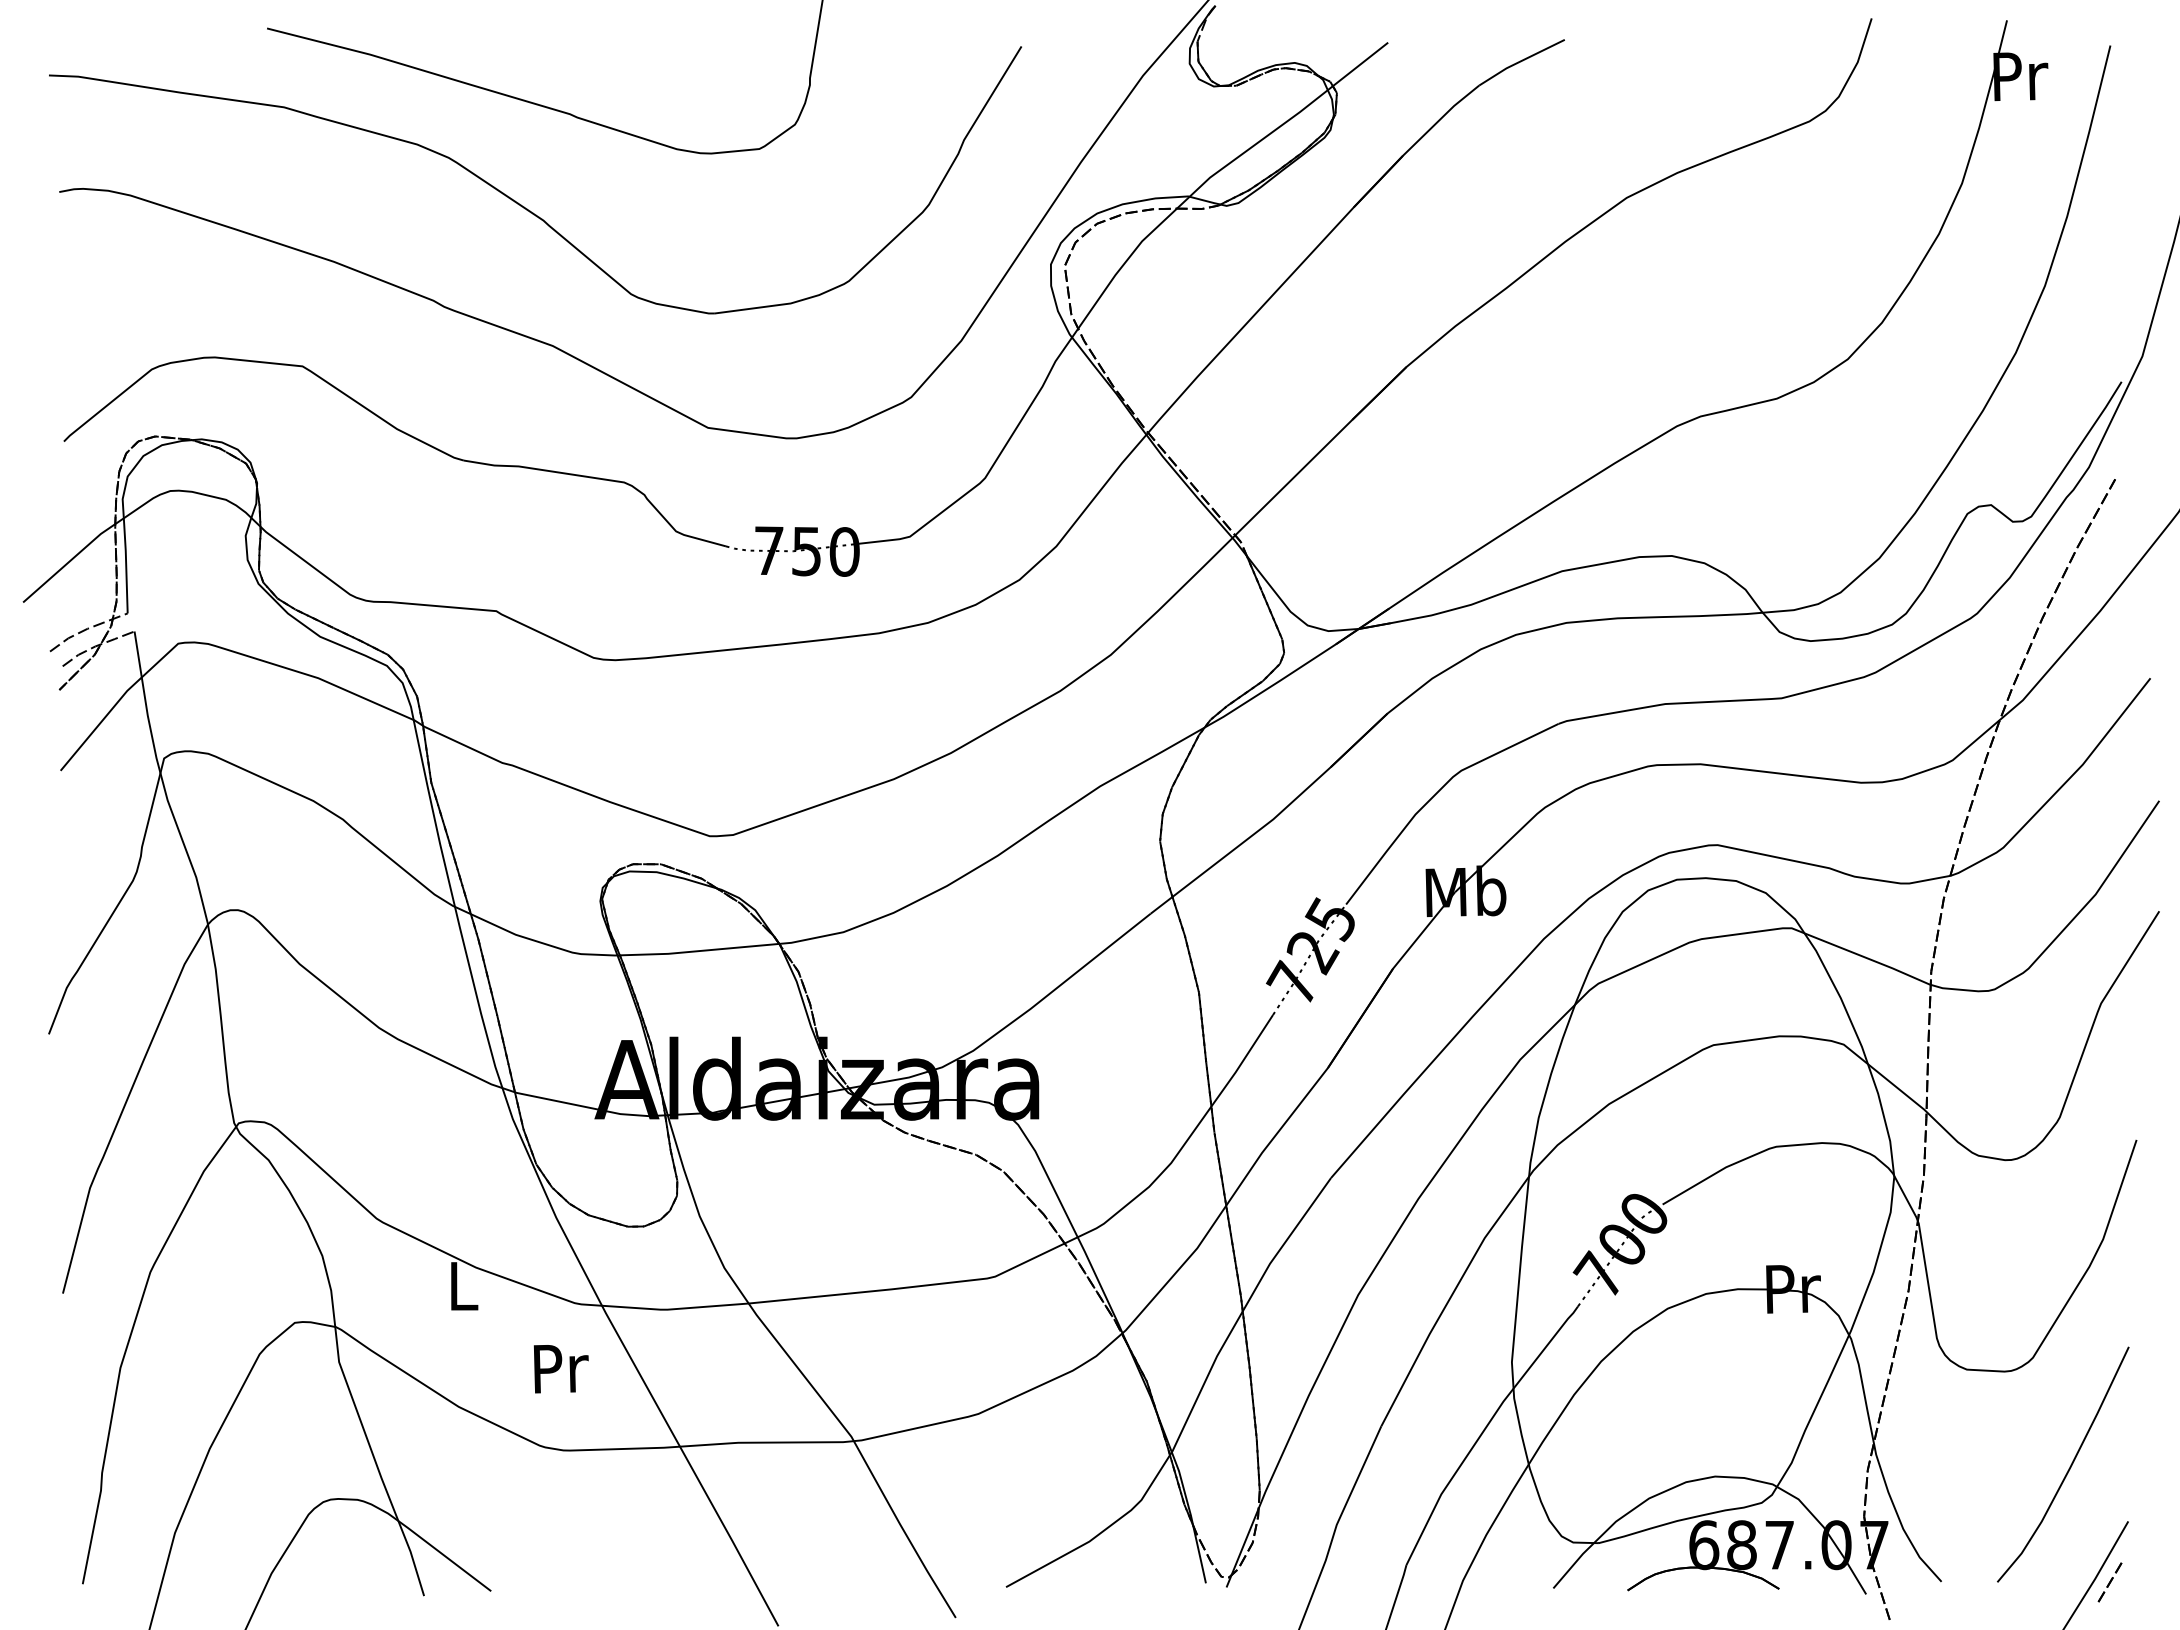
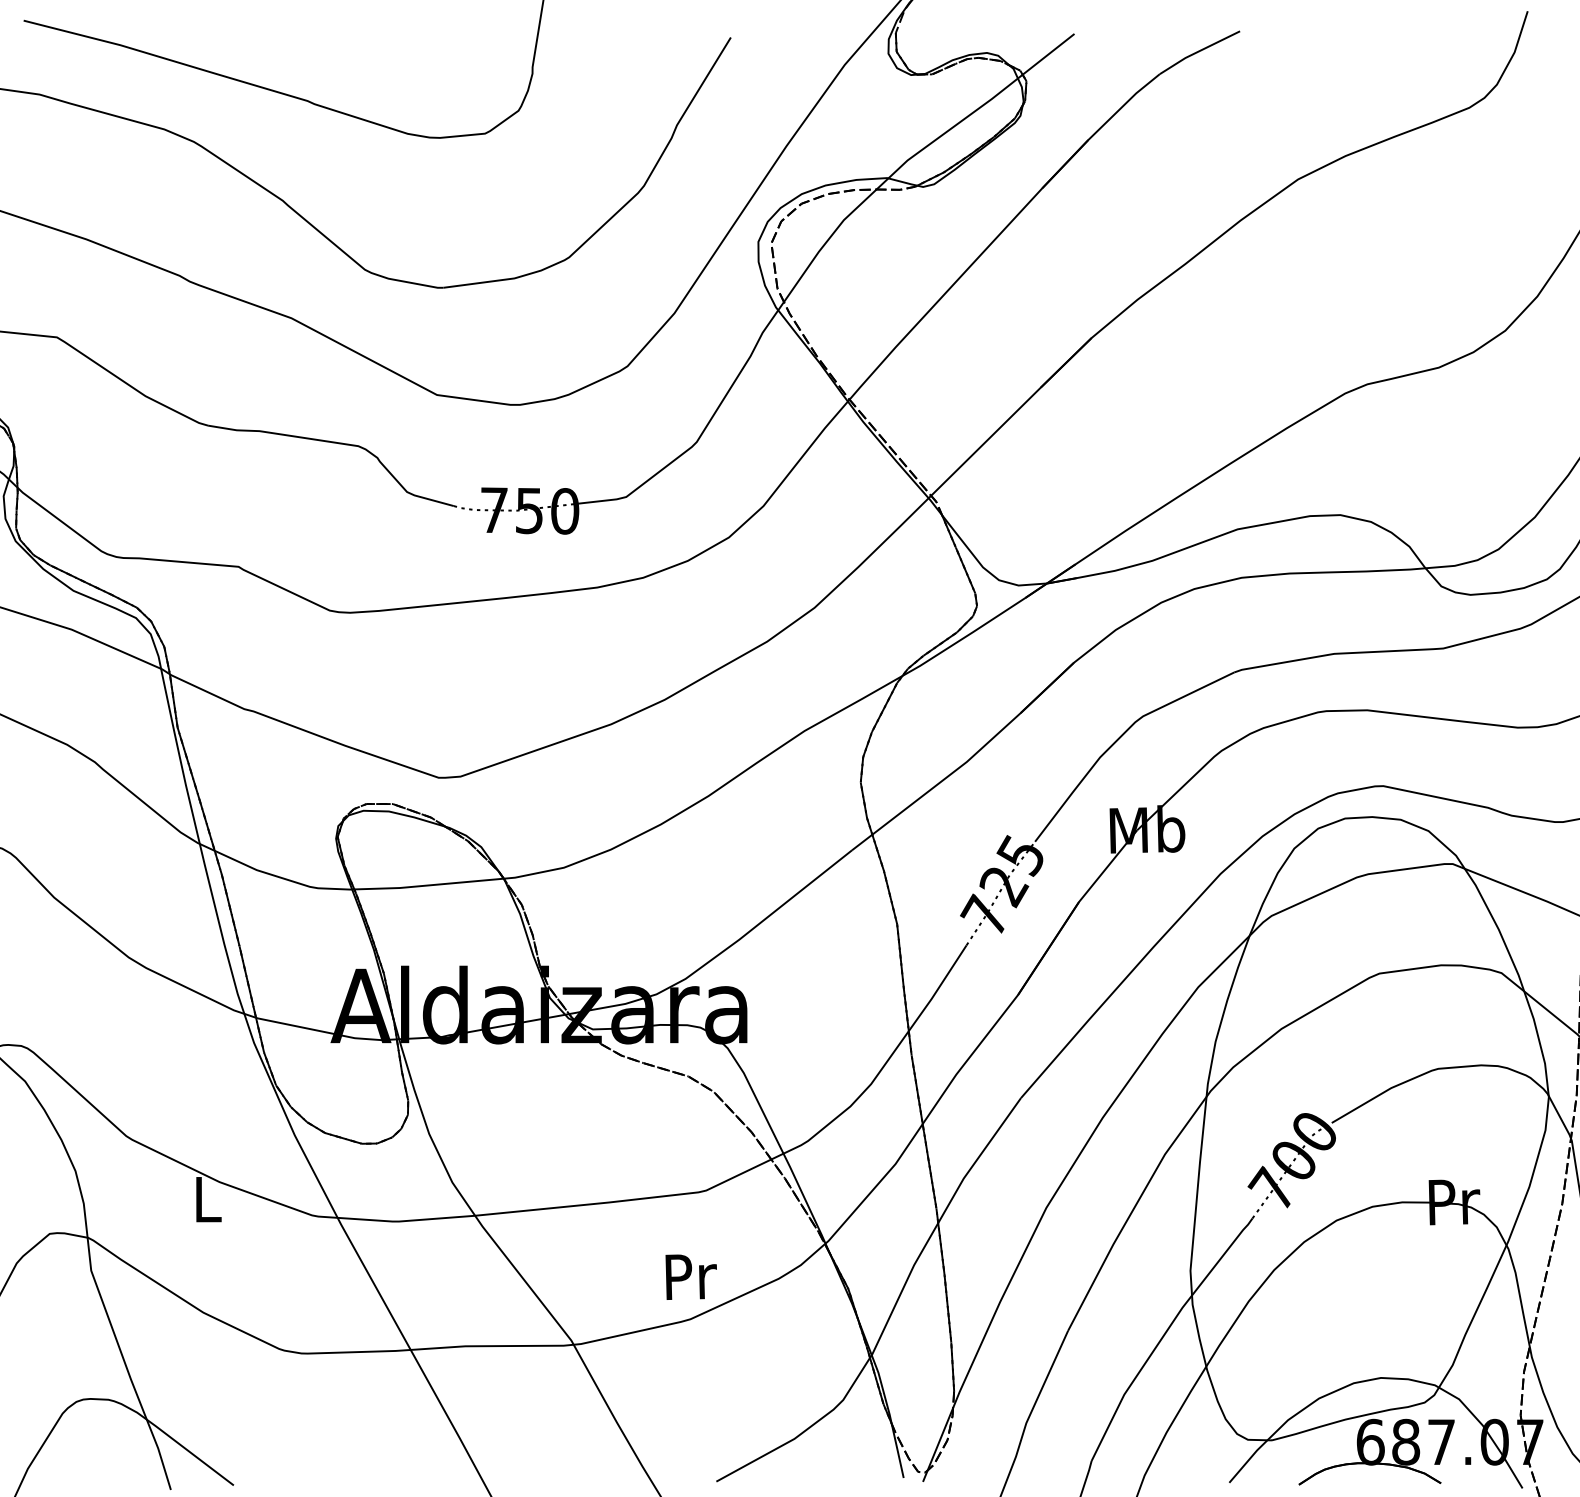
text: (560, 1369) -> (690, 1277), moved

